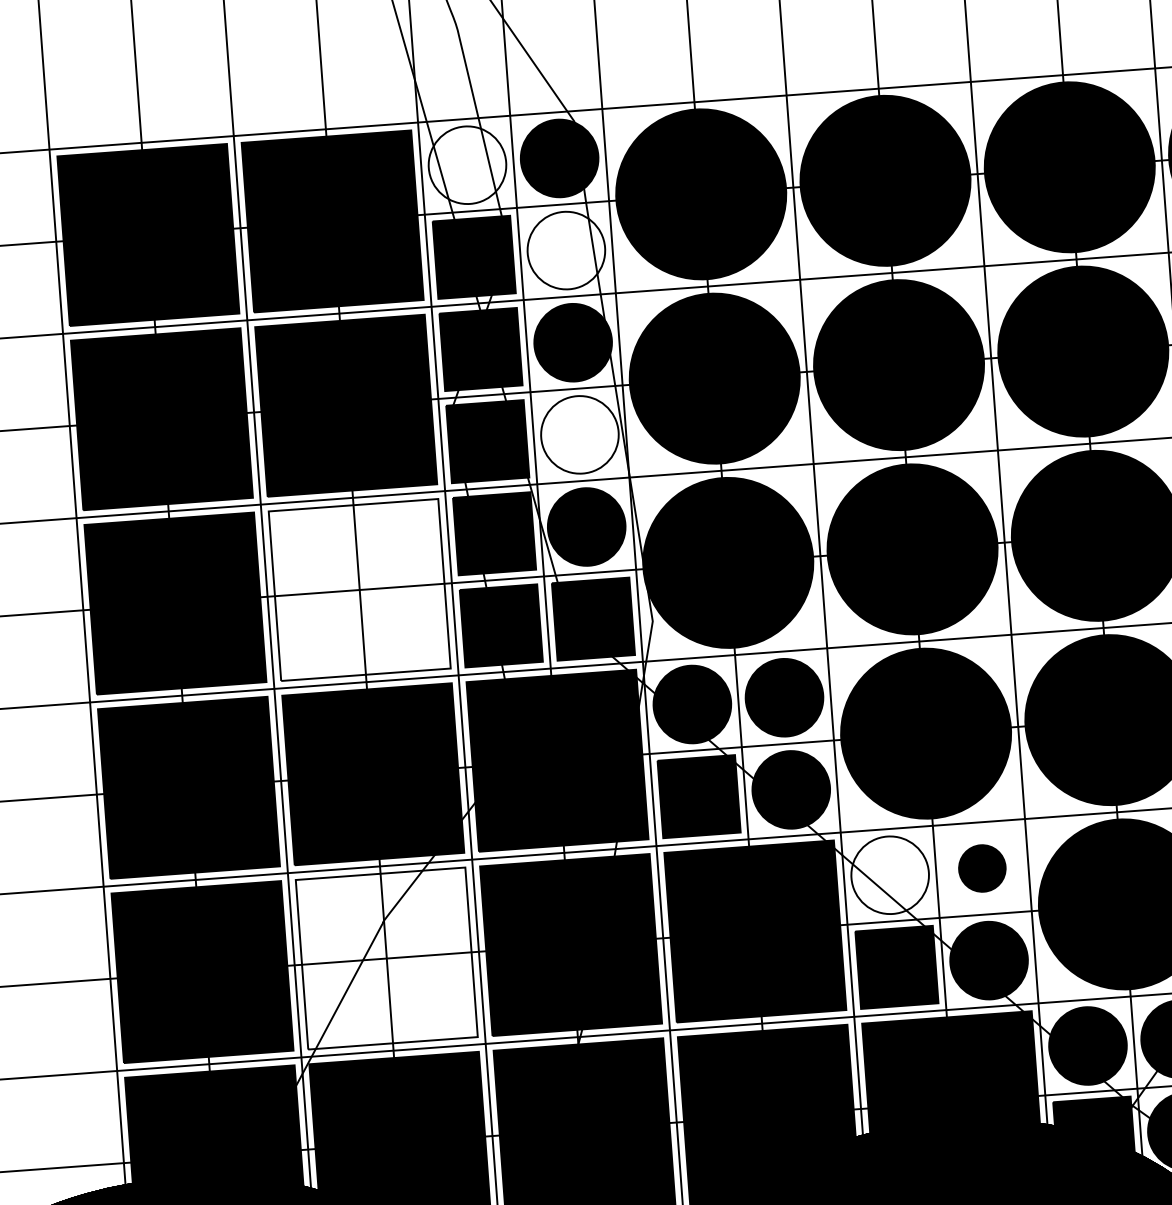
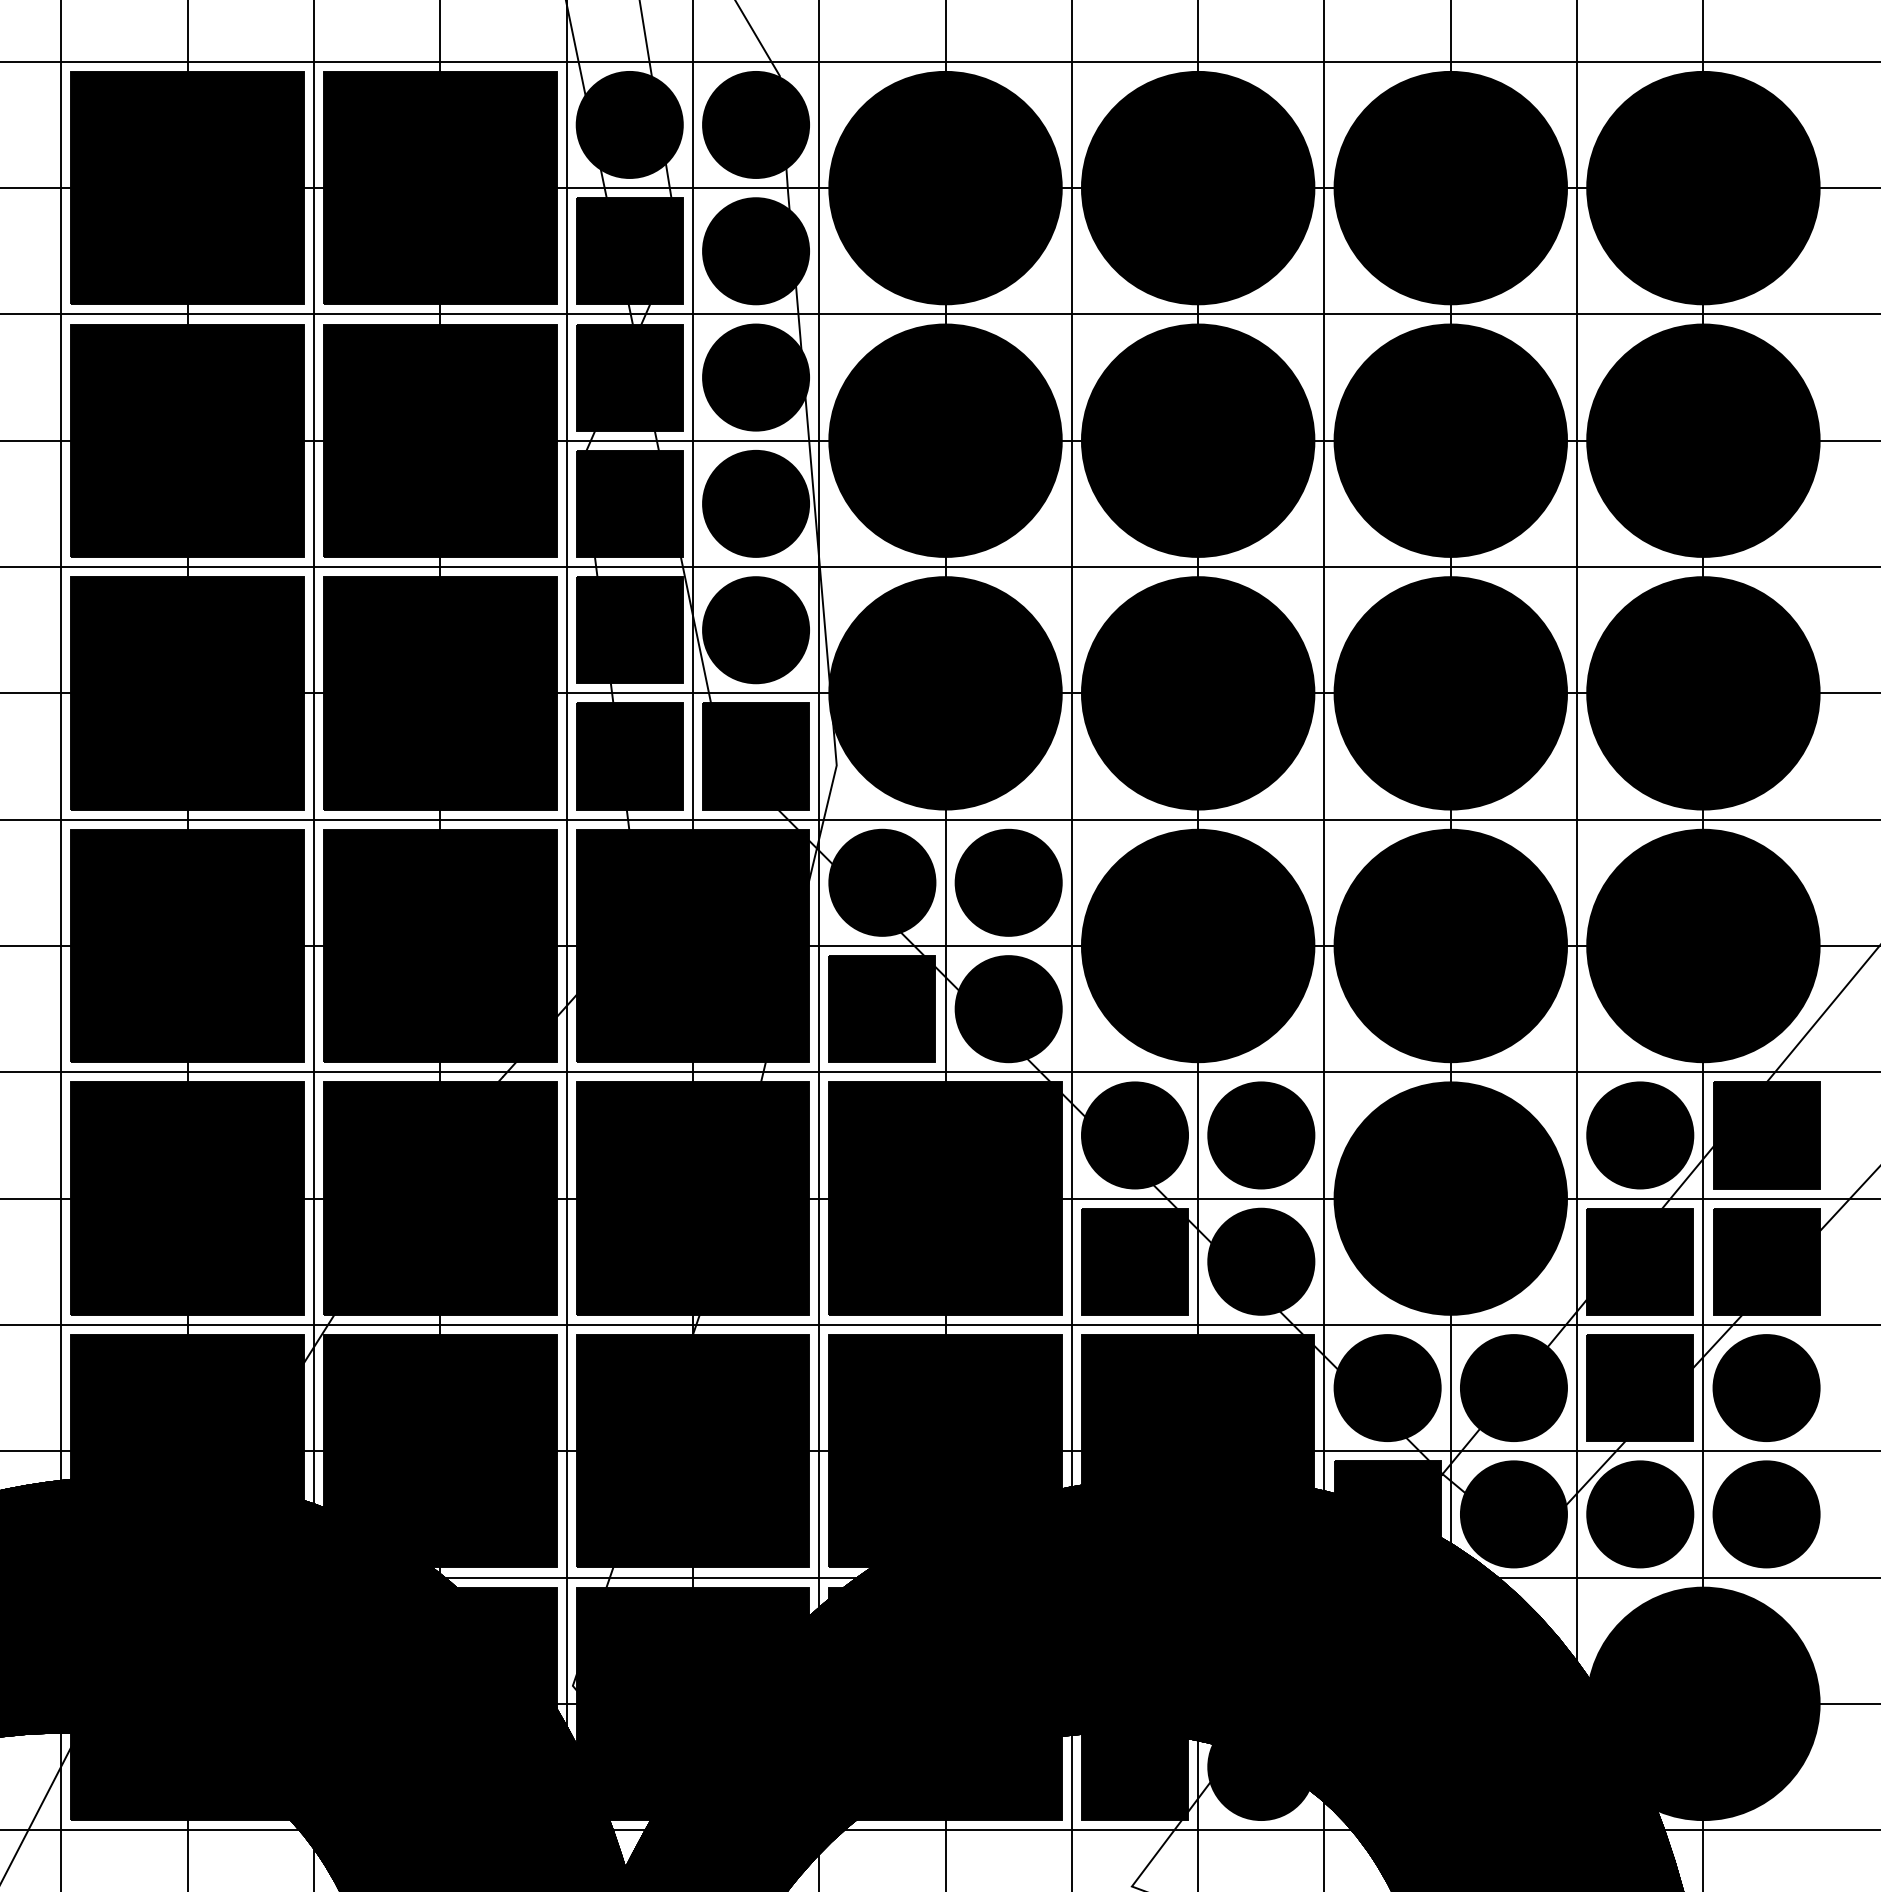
fill: (467, 164) -> (629, 124), added
fill: (566, 250) -> (756, 251), added
fill: (580, 434) -> (756, 503), added
fill: (359, 590) -> (440, 693), added
part: (982, 868) -> (1261, 1135), size x1.67
fill: (889, 875) -> (1134, 1135), added
fill: (386, 958) -> (440, 1198), added

